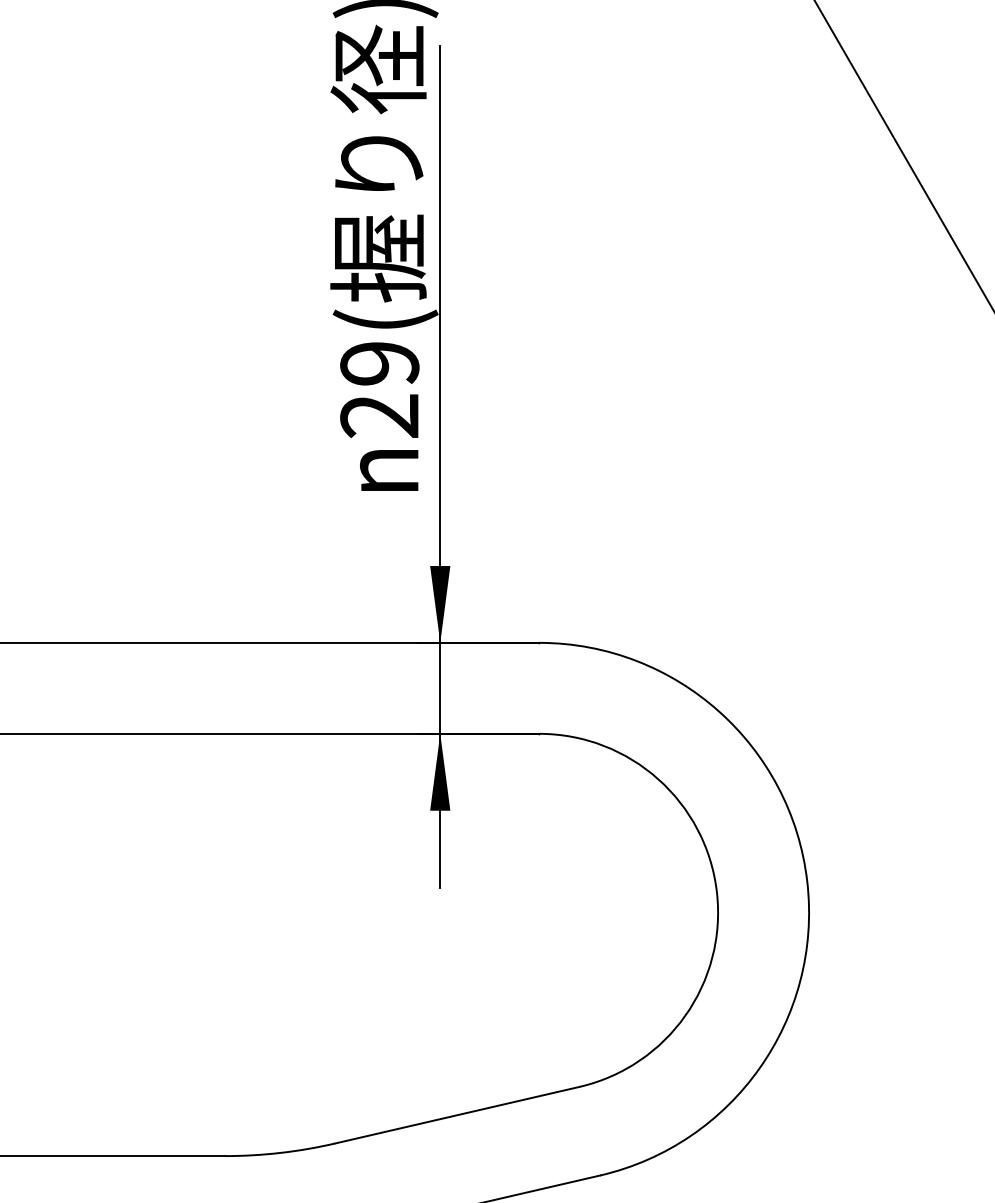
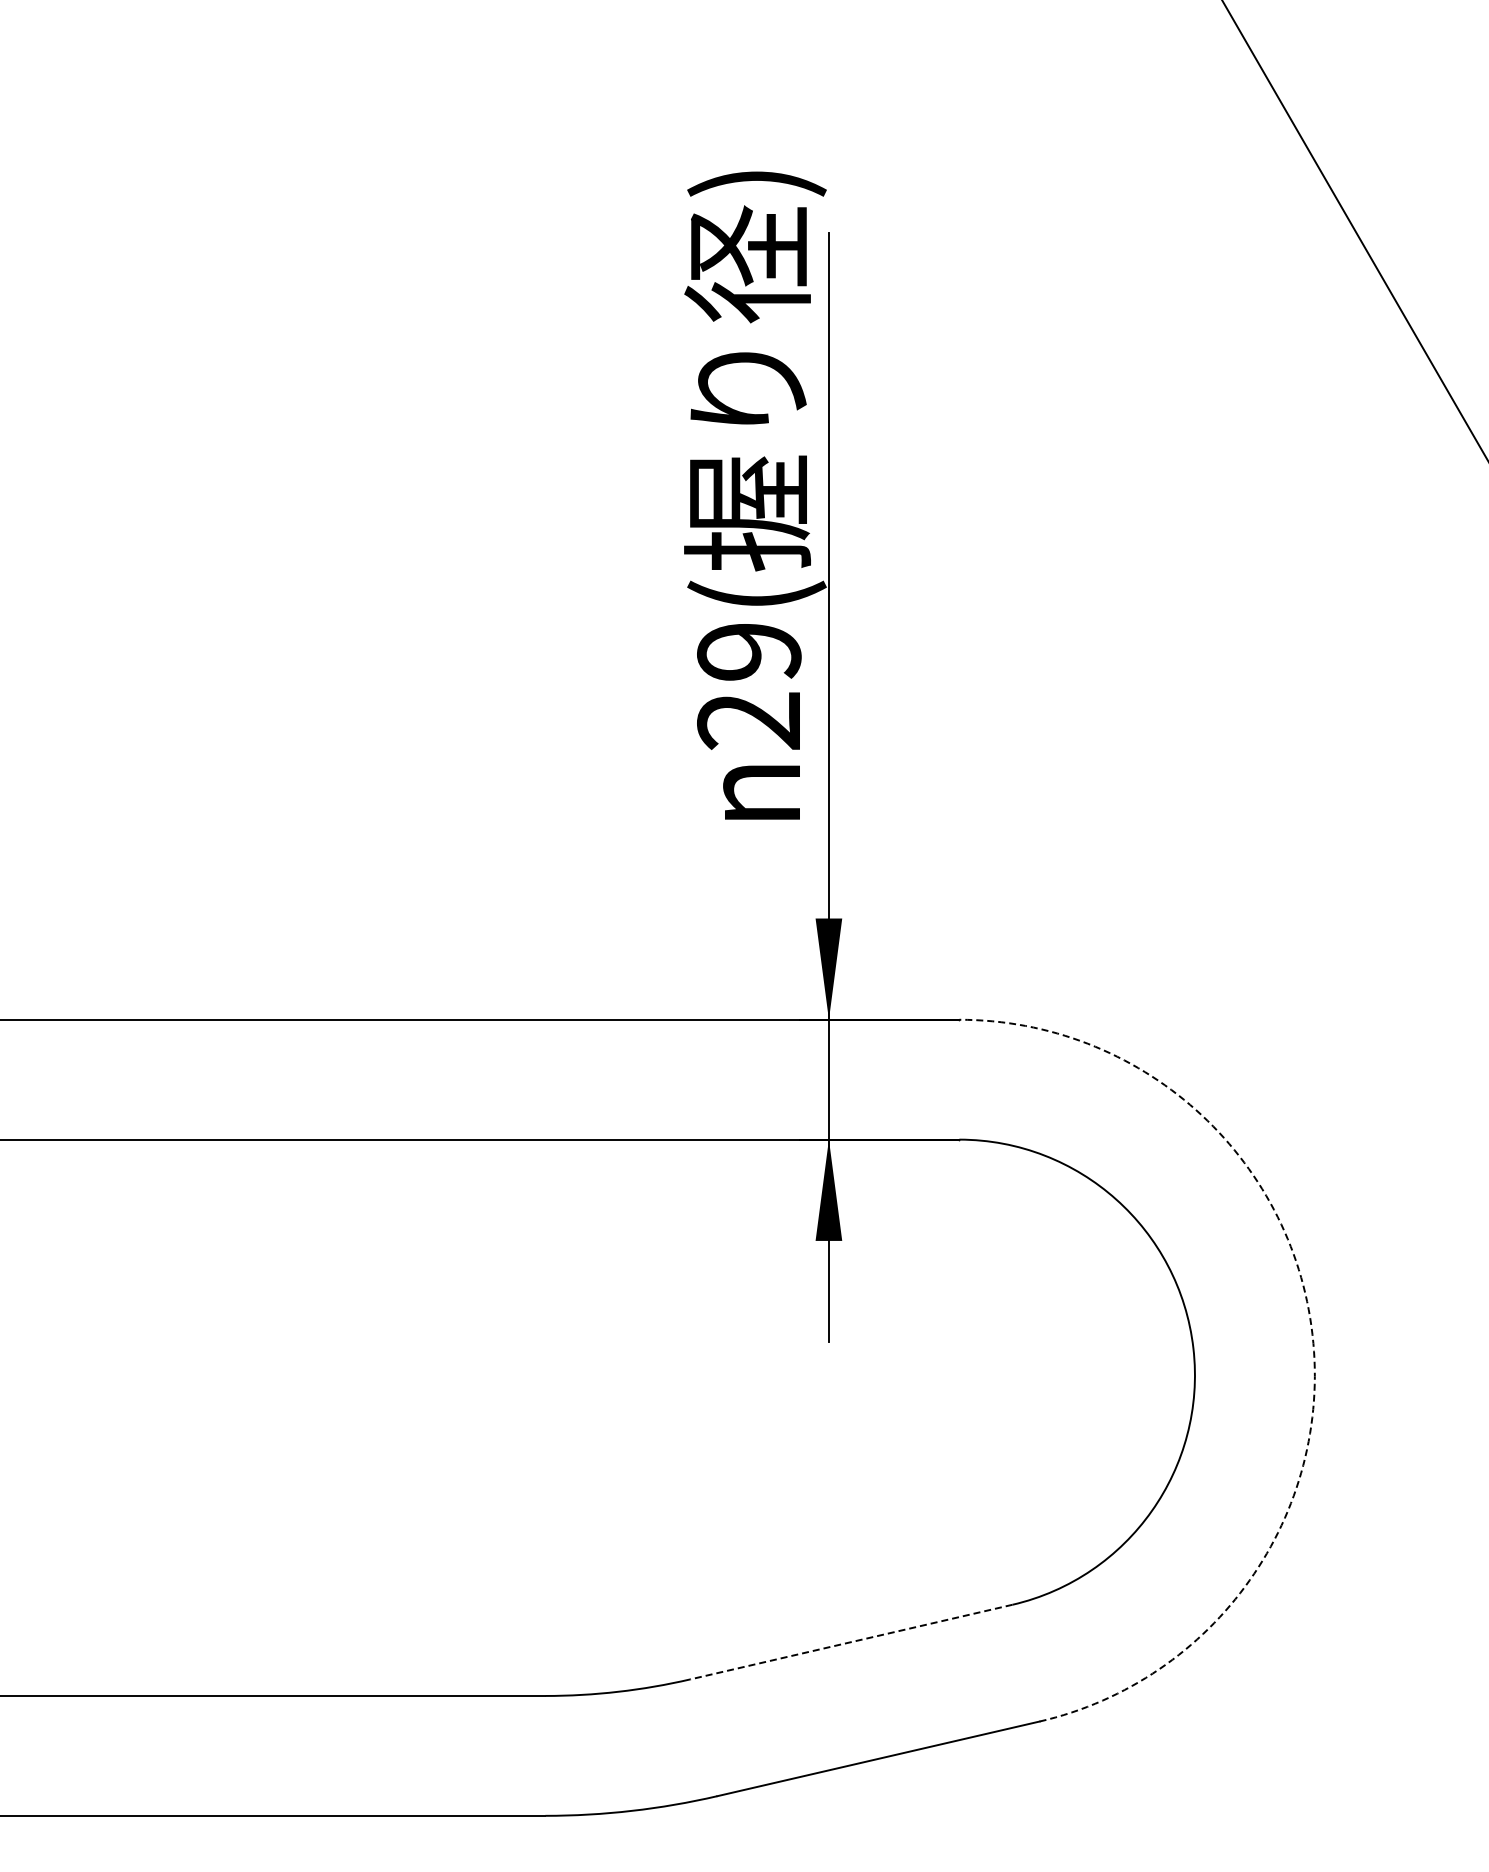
arc: (807, 881) -> (1312, 1334), solid -> dashed
line: (456, 1115) -> (850, 1642), solid -> dashed

